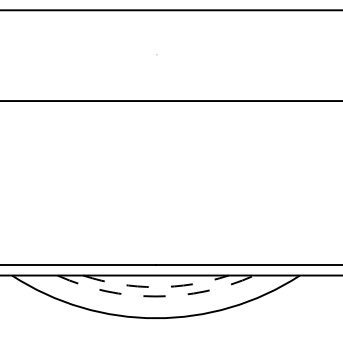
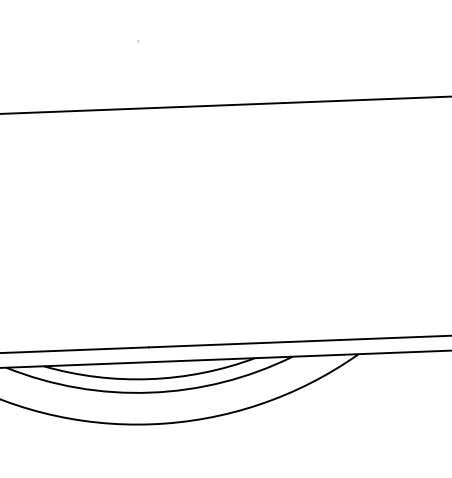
arc: (155, 287) -> (149, 379), dashed -> solid
arc: (155, 296) -> (149, 392), dashed -> solid

